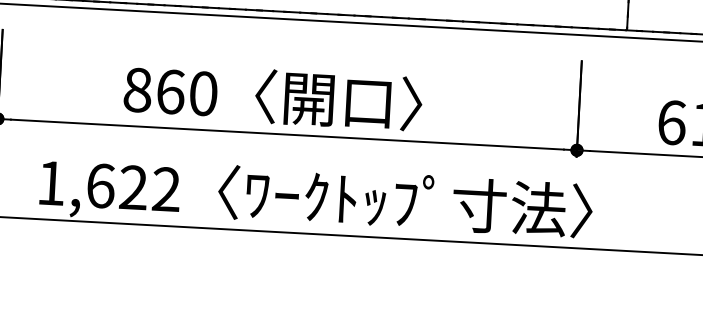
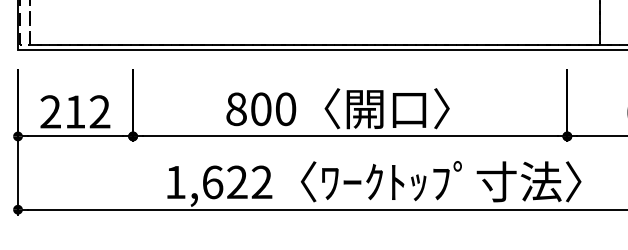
text: (171, 92) -> (261, 109), 860 -> 800

